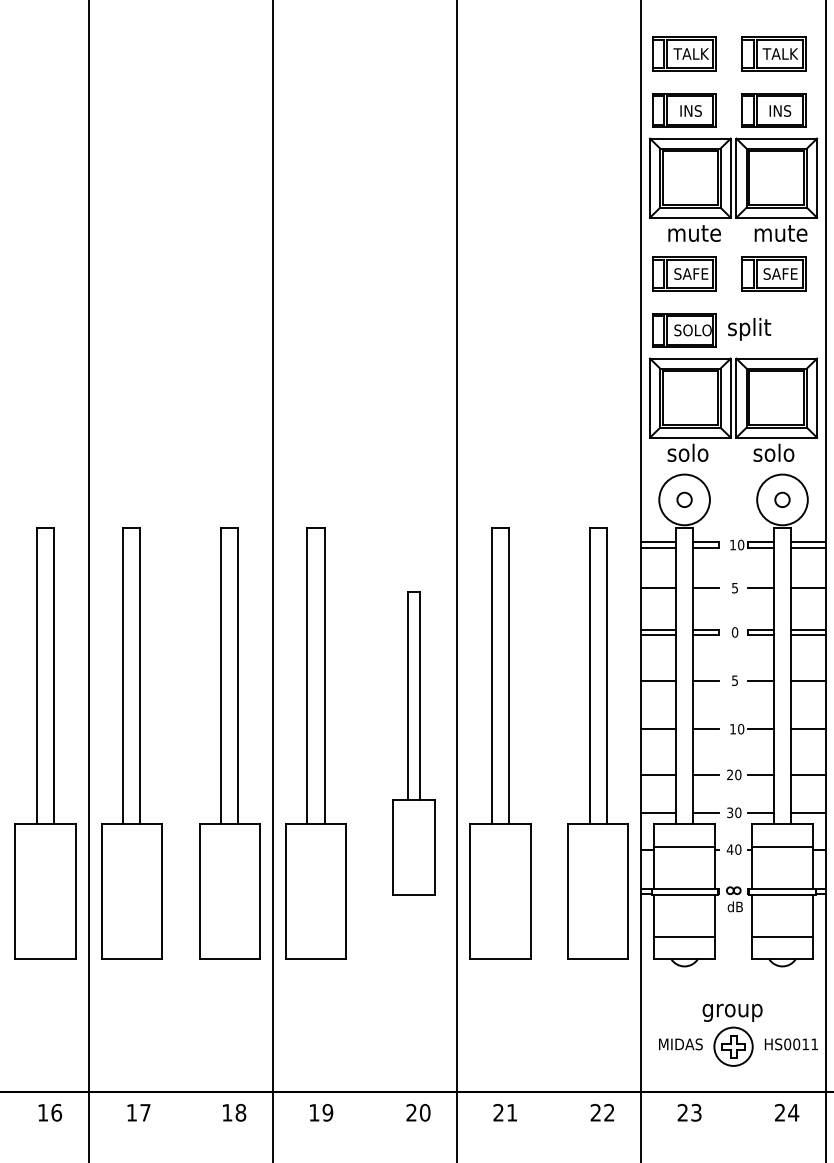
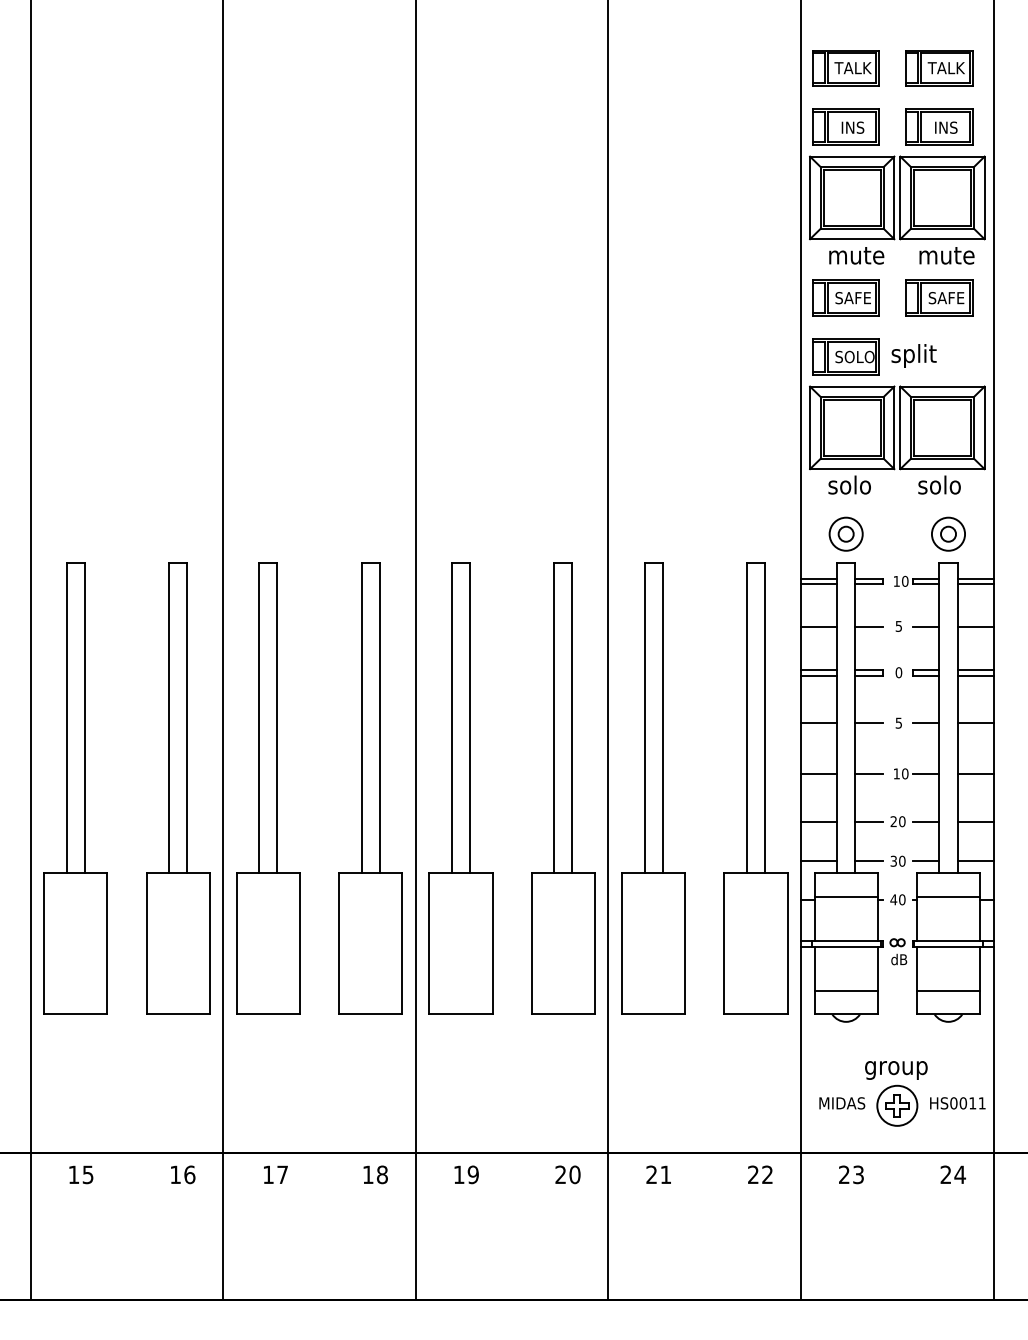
circle: (683, 499) -> (845, 533), size x0.62
circle: (782, 499) -> (948, 533), size x0.62
part: (414, 743) -> (563, 788), size x1.43

